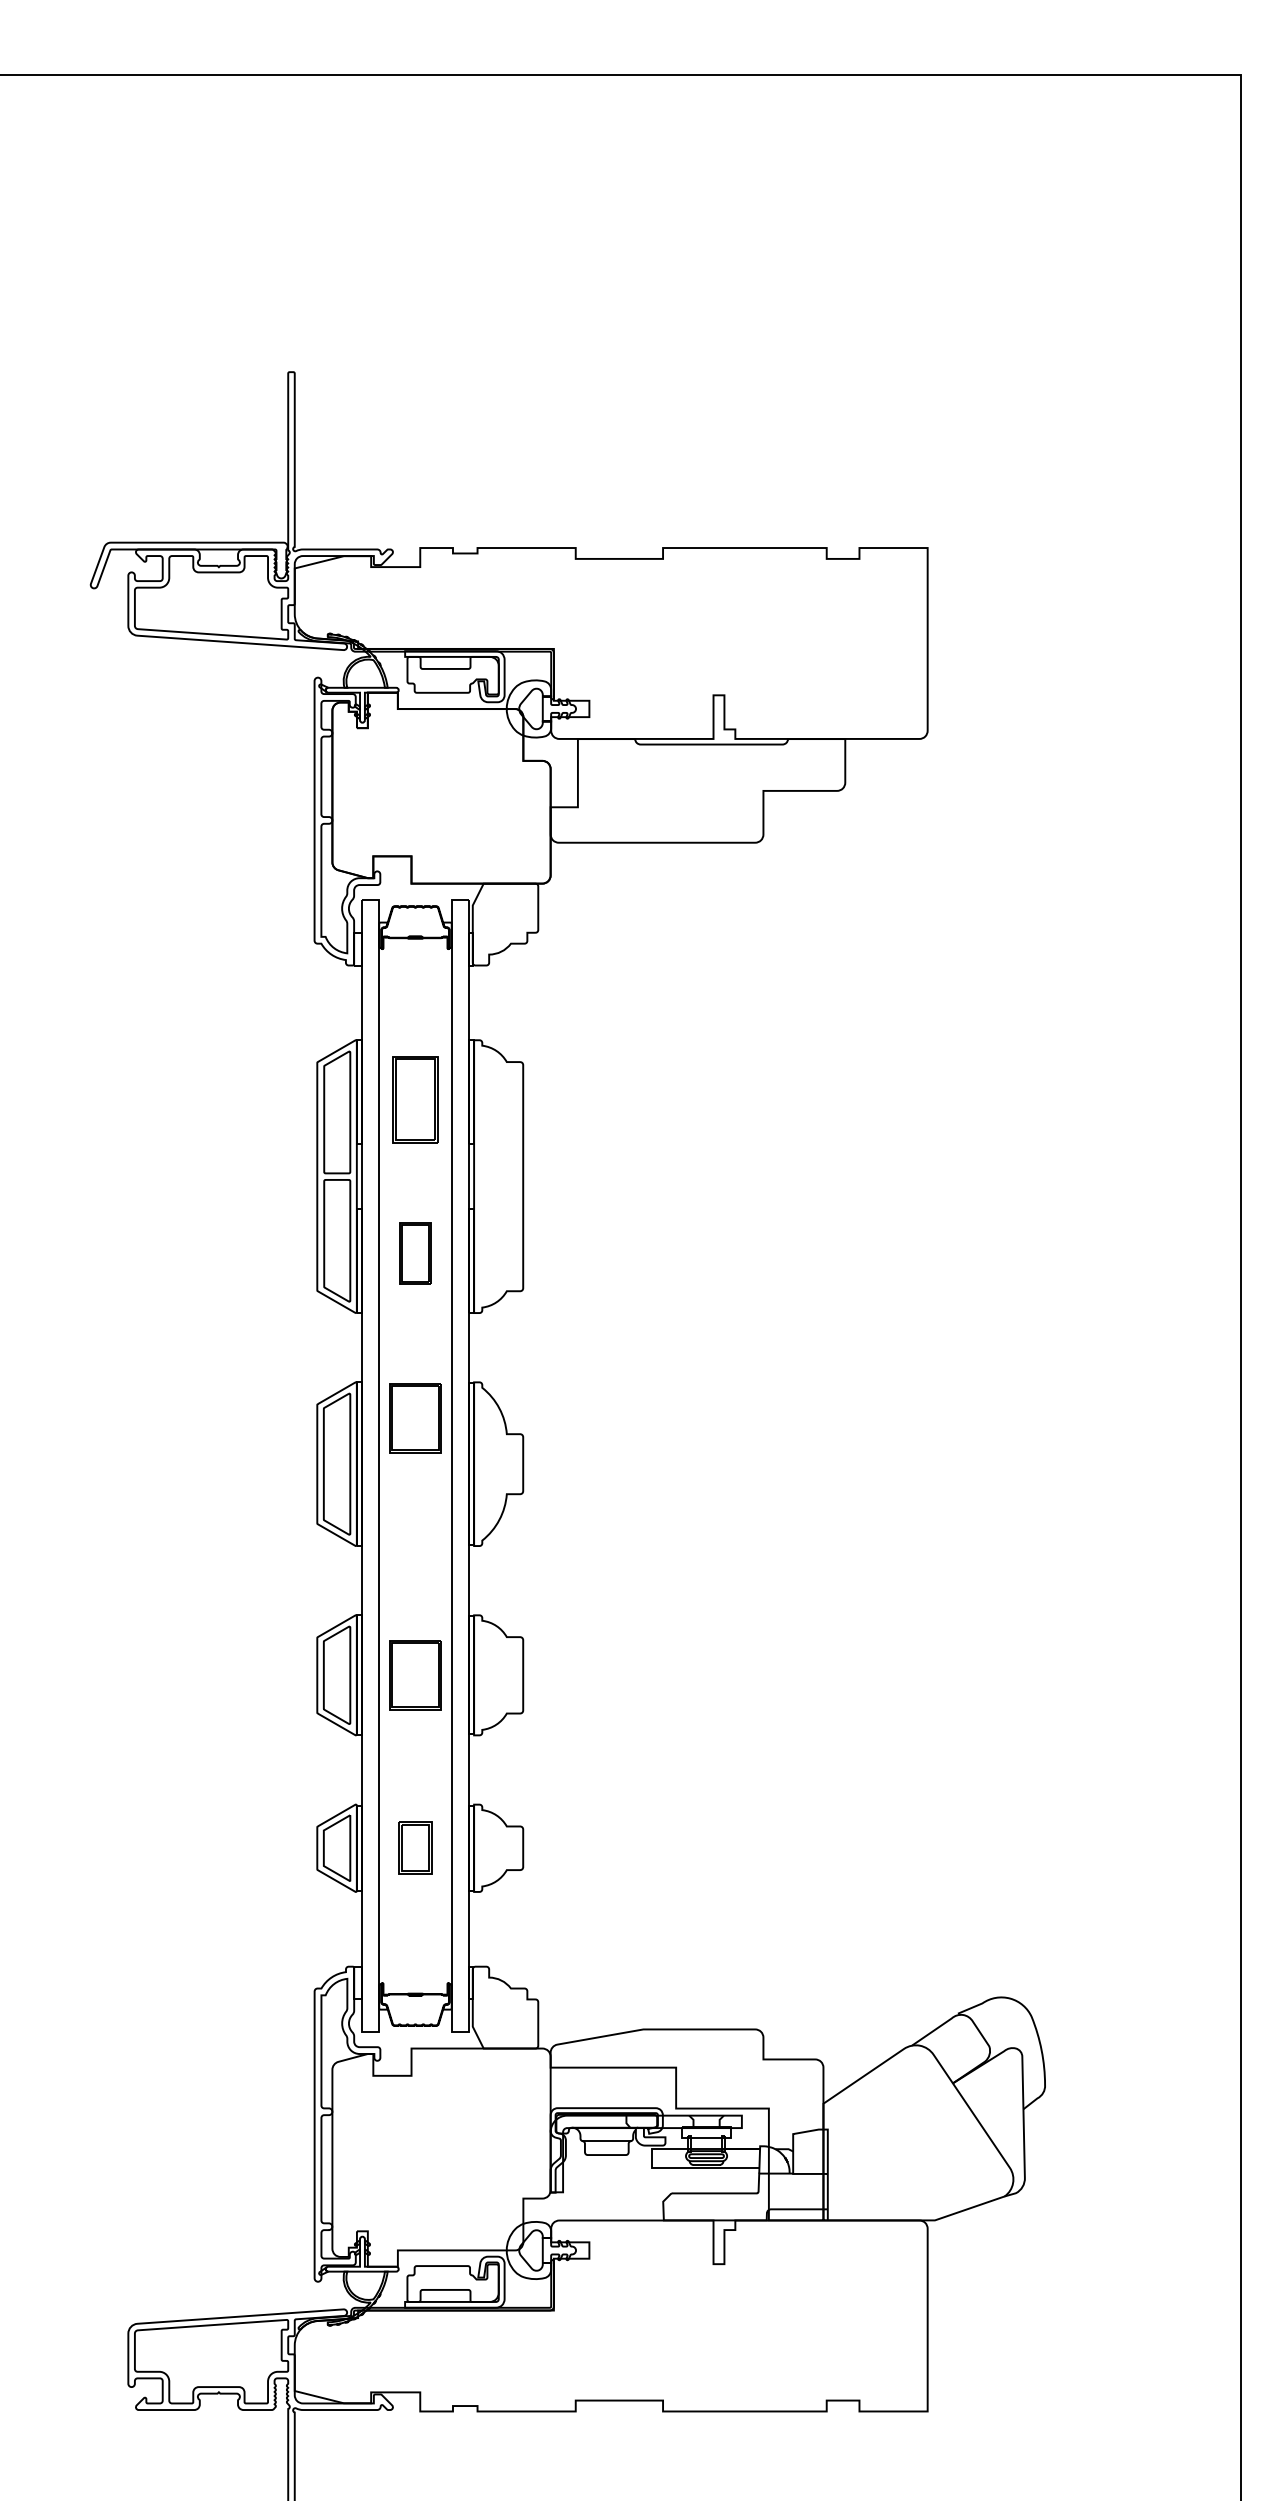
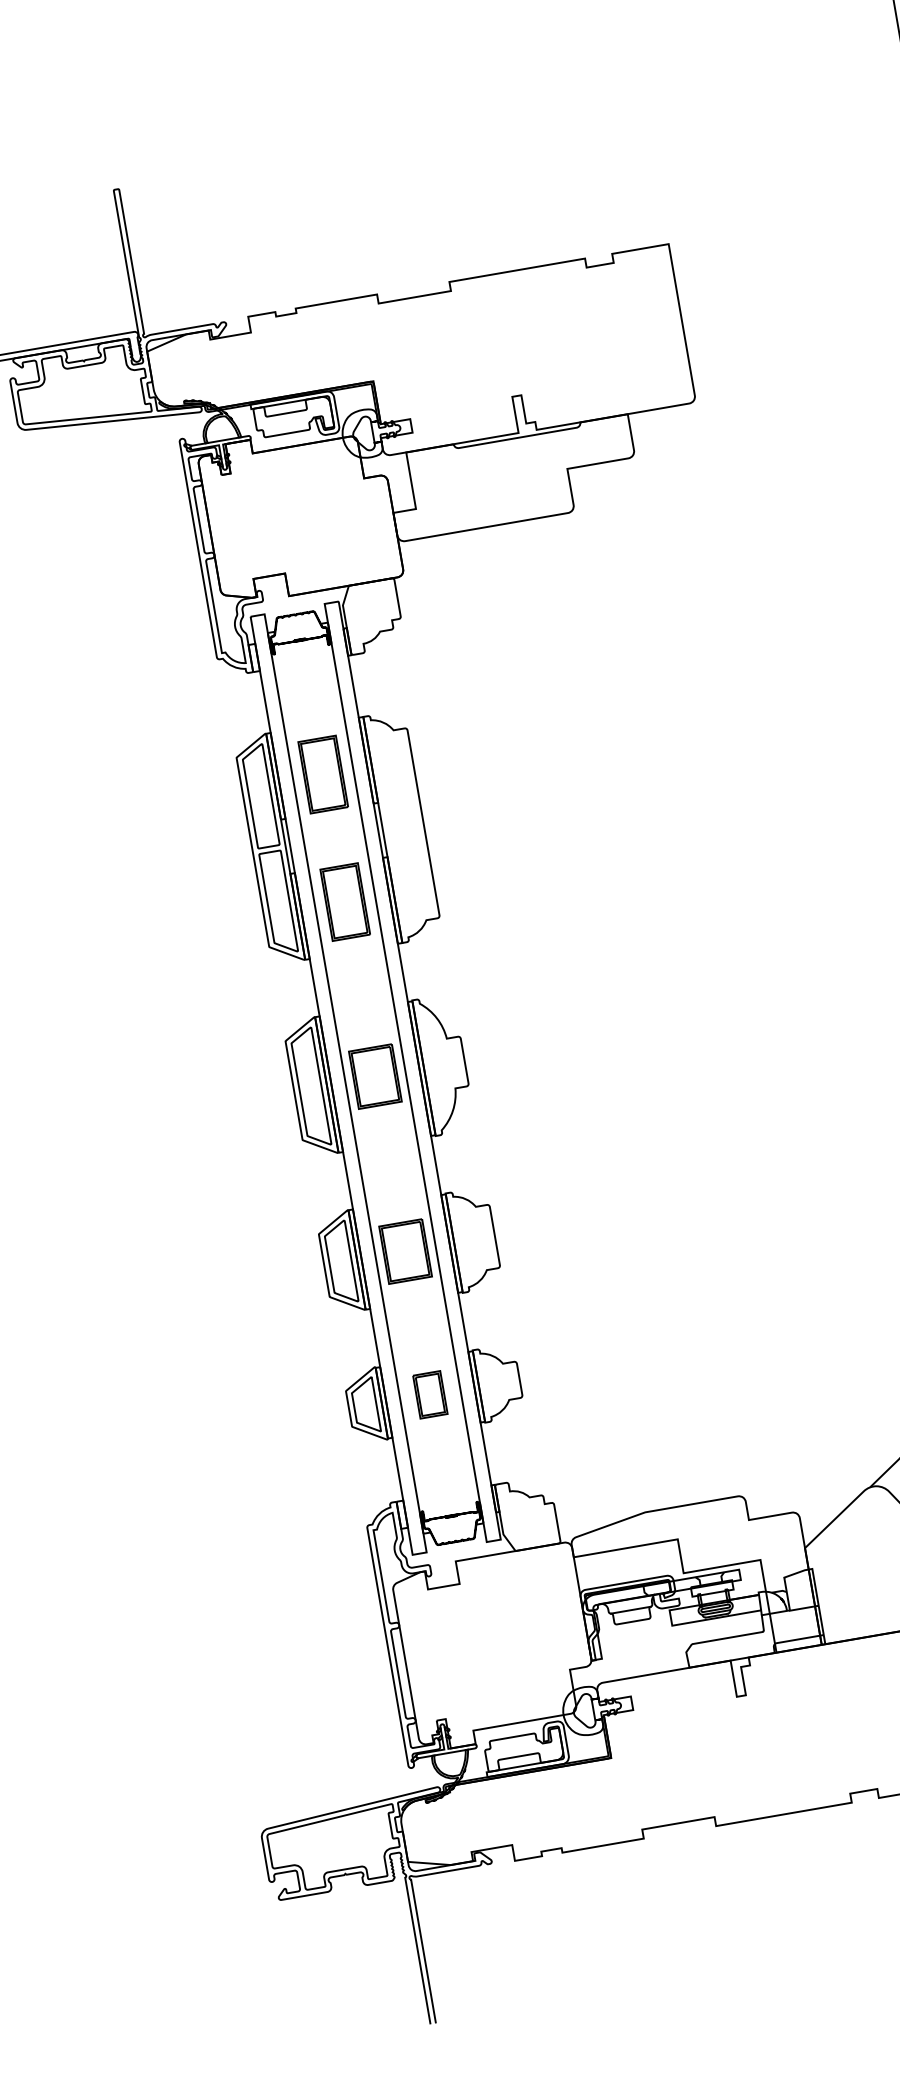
part: (415, 1253) -> (345, 902), size x1.43
part: (415, 1418) -> (375, 1076), moved

